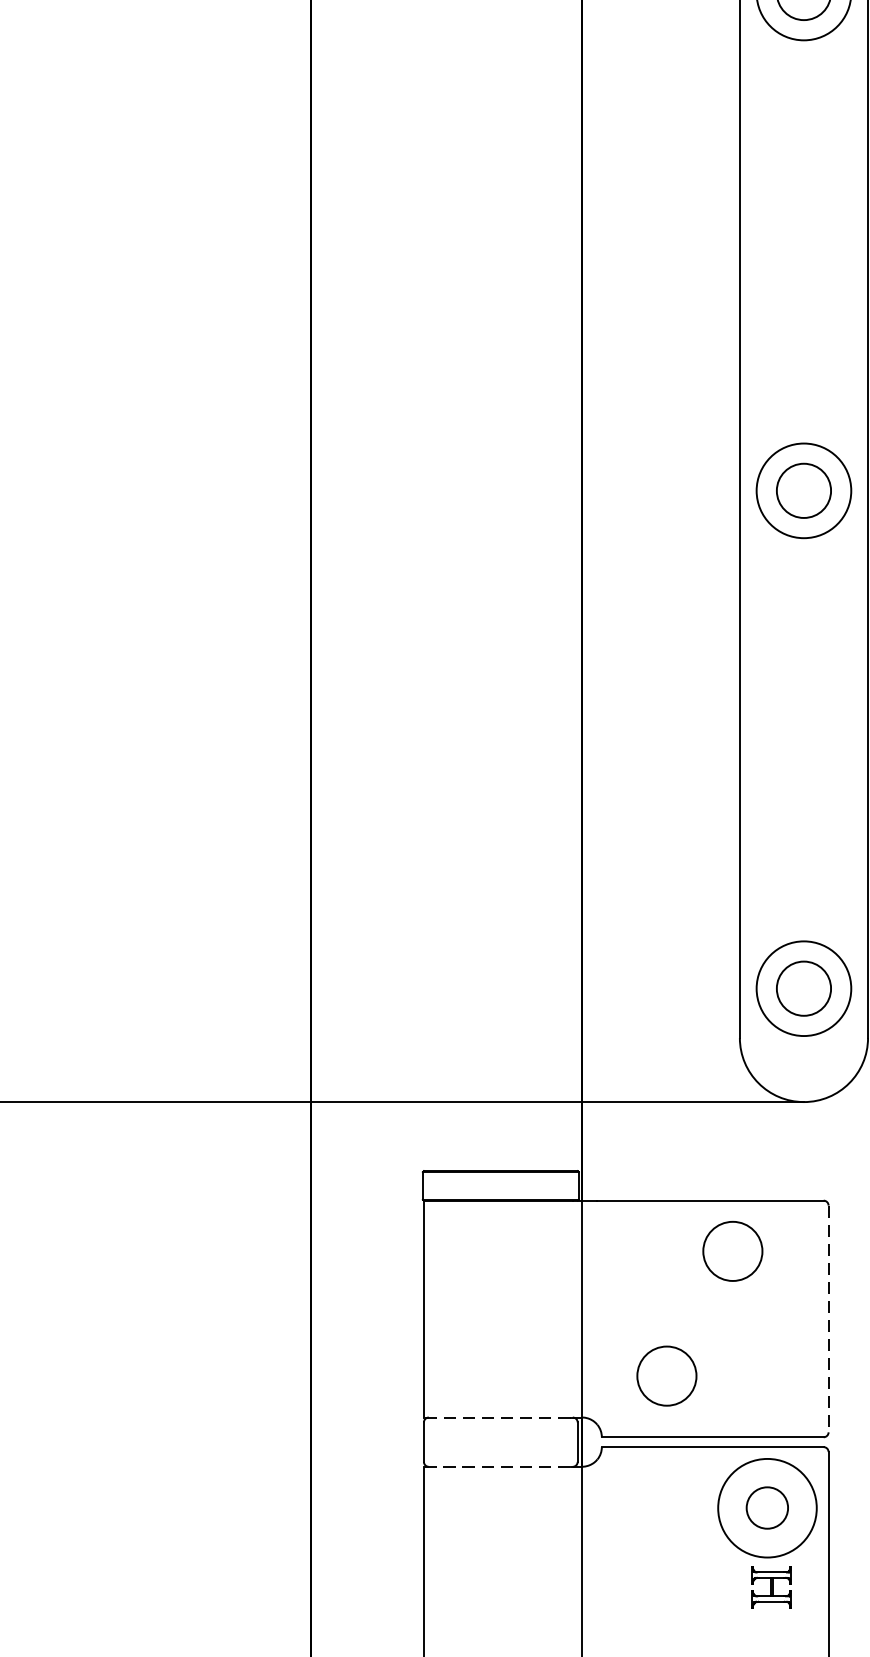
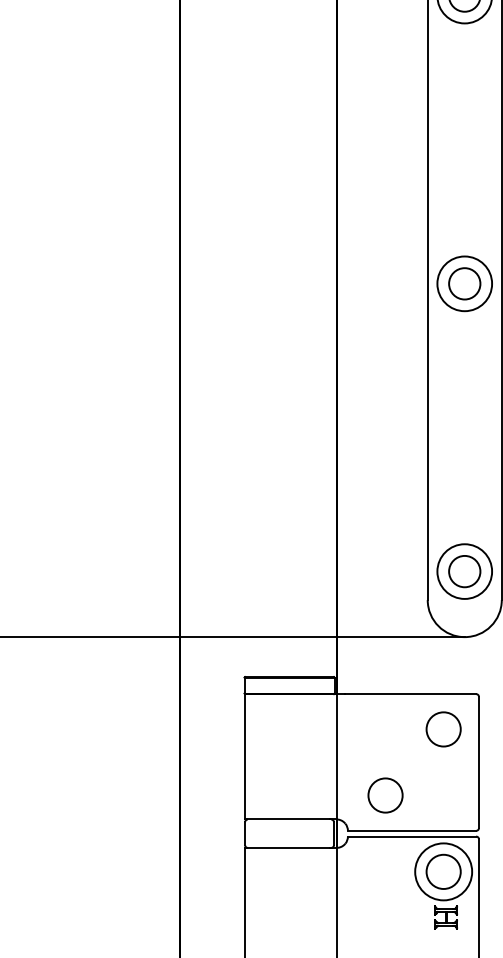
circle: (732, 1251) -> (443, 729), moved
line: (829, 1318) -> (479, 762), dashed -> solid
line: (497, 1417) -> (287, 819), dashed -> solid
line: (499, 1466) -> (288, 847), dashed -> solid
circle: (767, 1507) -> (443, 871), size x1.43

